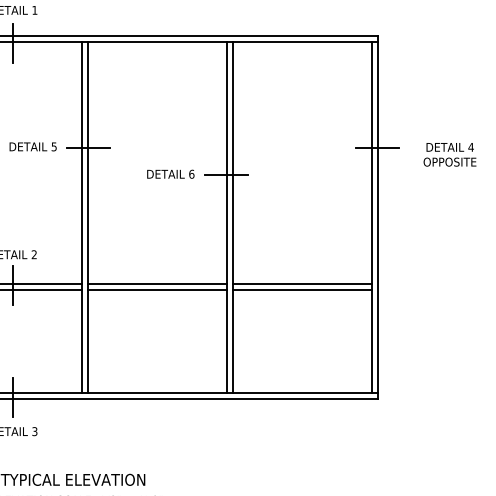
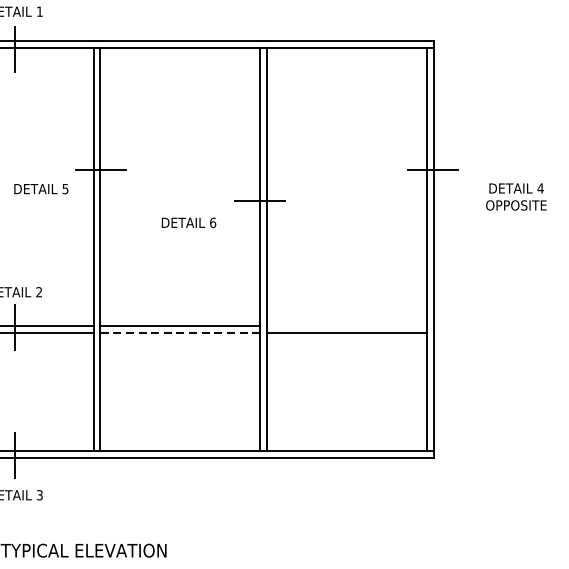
text: (32, 146) -> (40, 188), moved
text: (449, 154) -> (515, 196), moved
text: (170, 173) -> (188, 221), moved
line: (302, 284) -> (347, 326), removed
line: (157, 290) -> (180, 333), solid -> dashed

